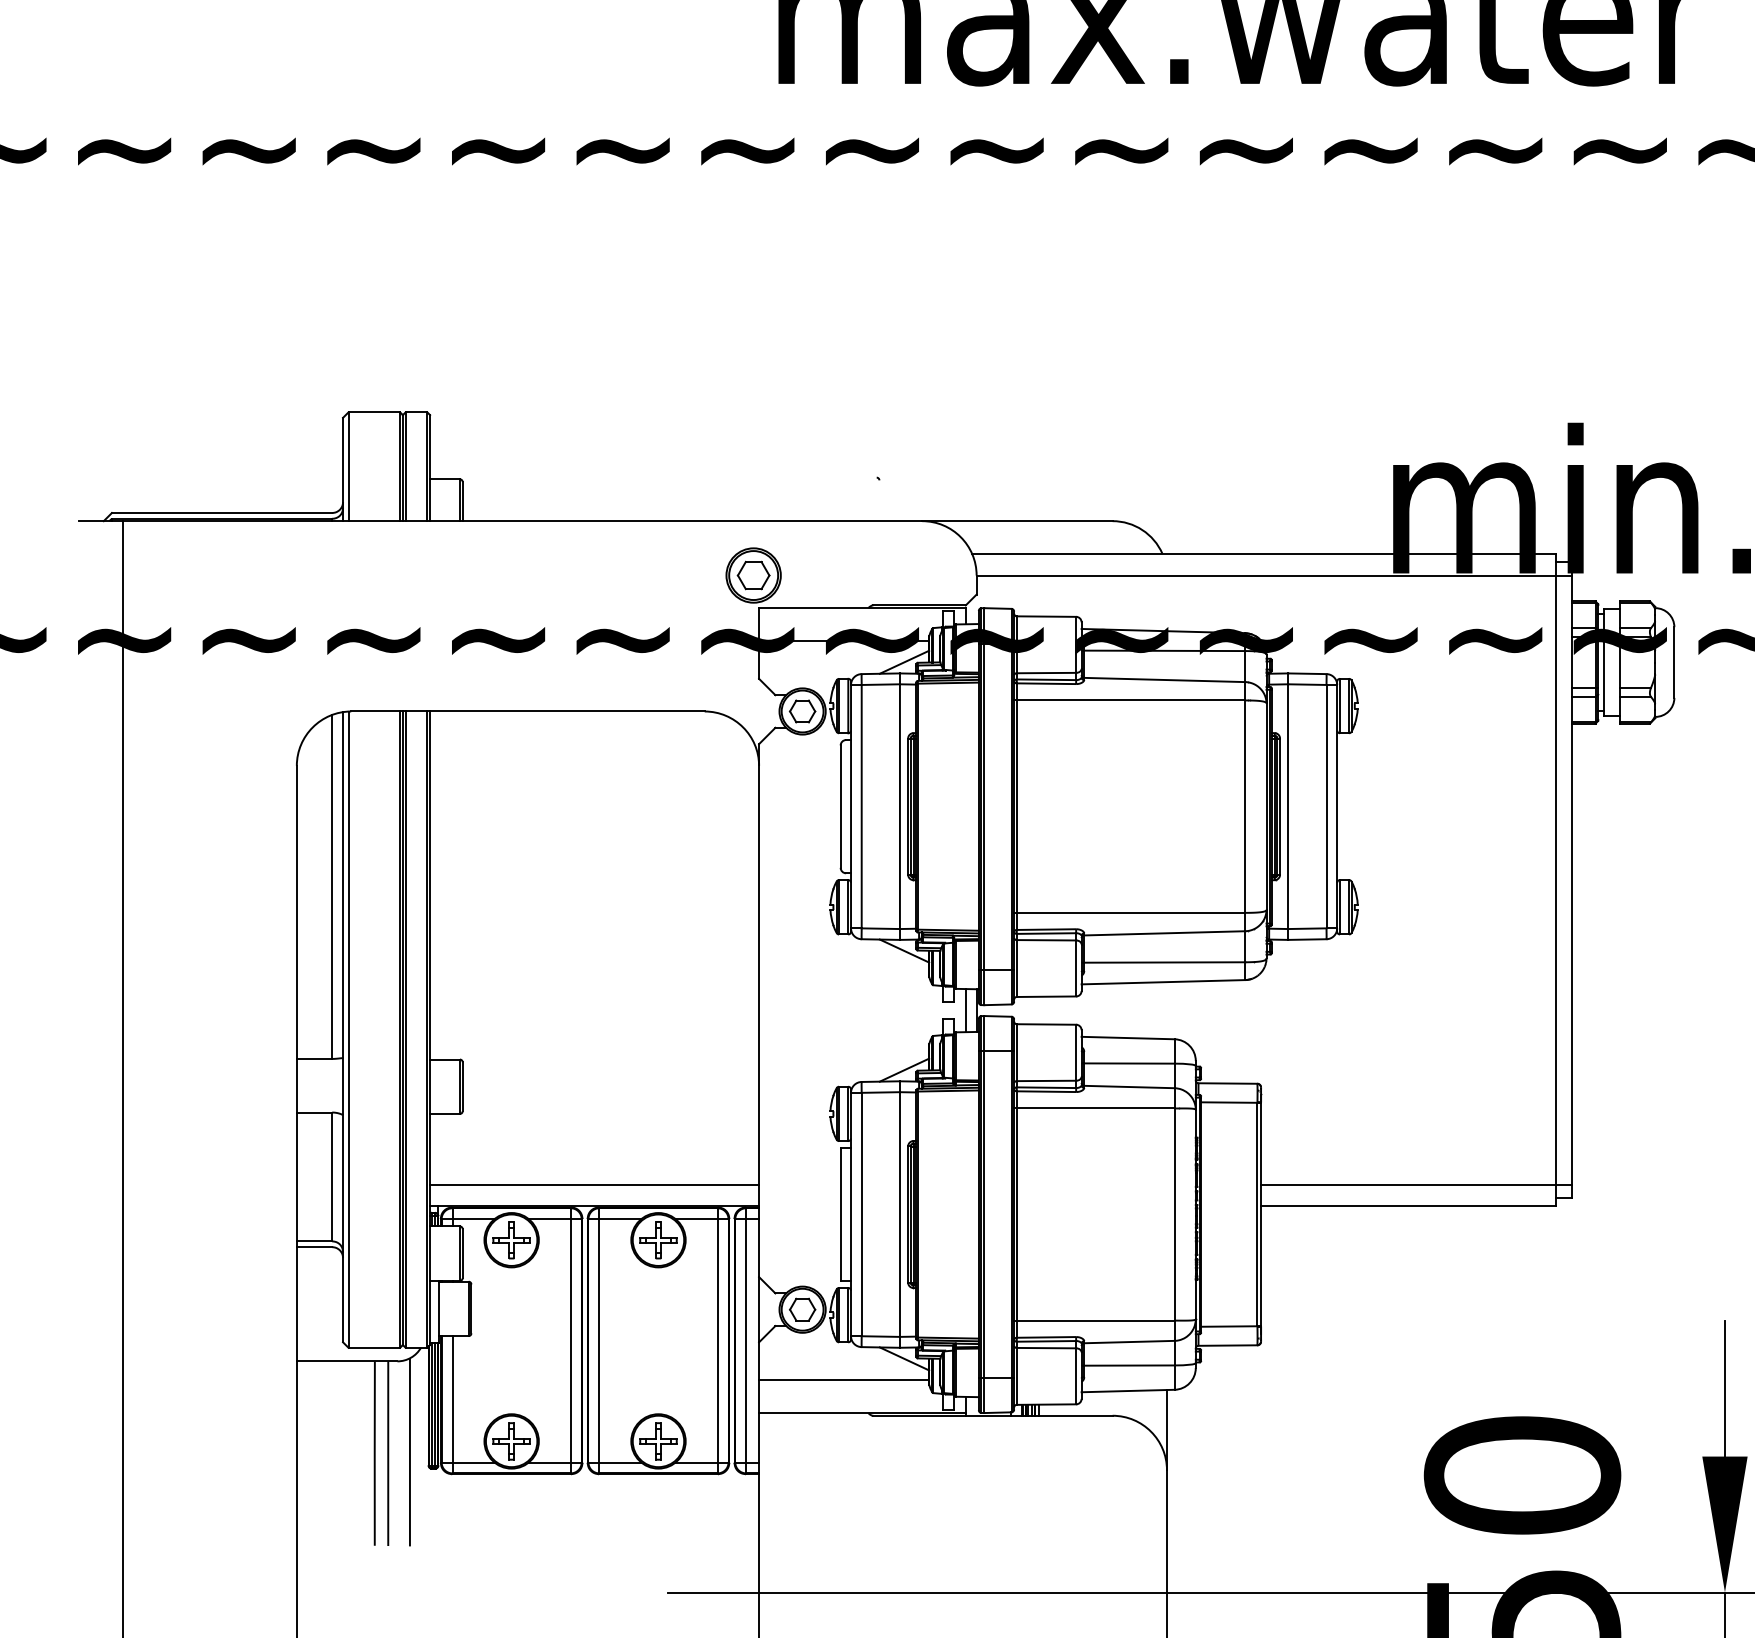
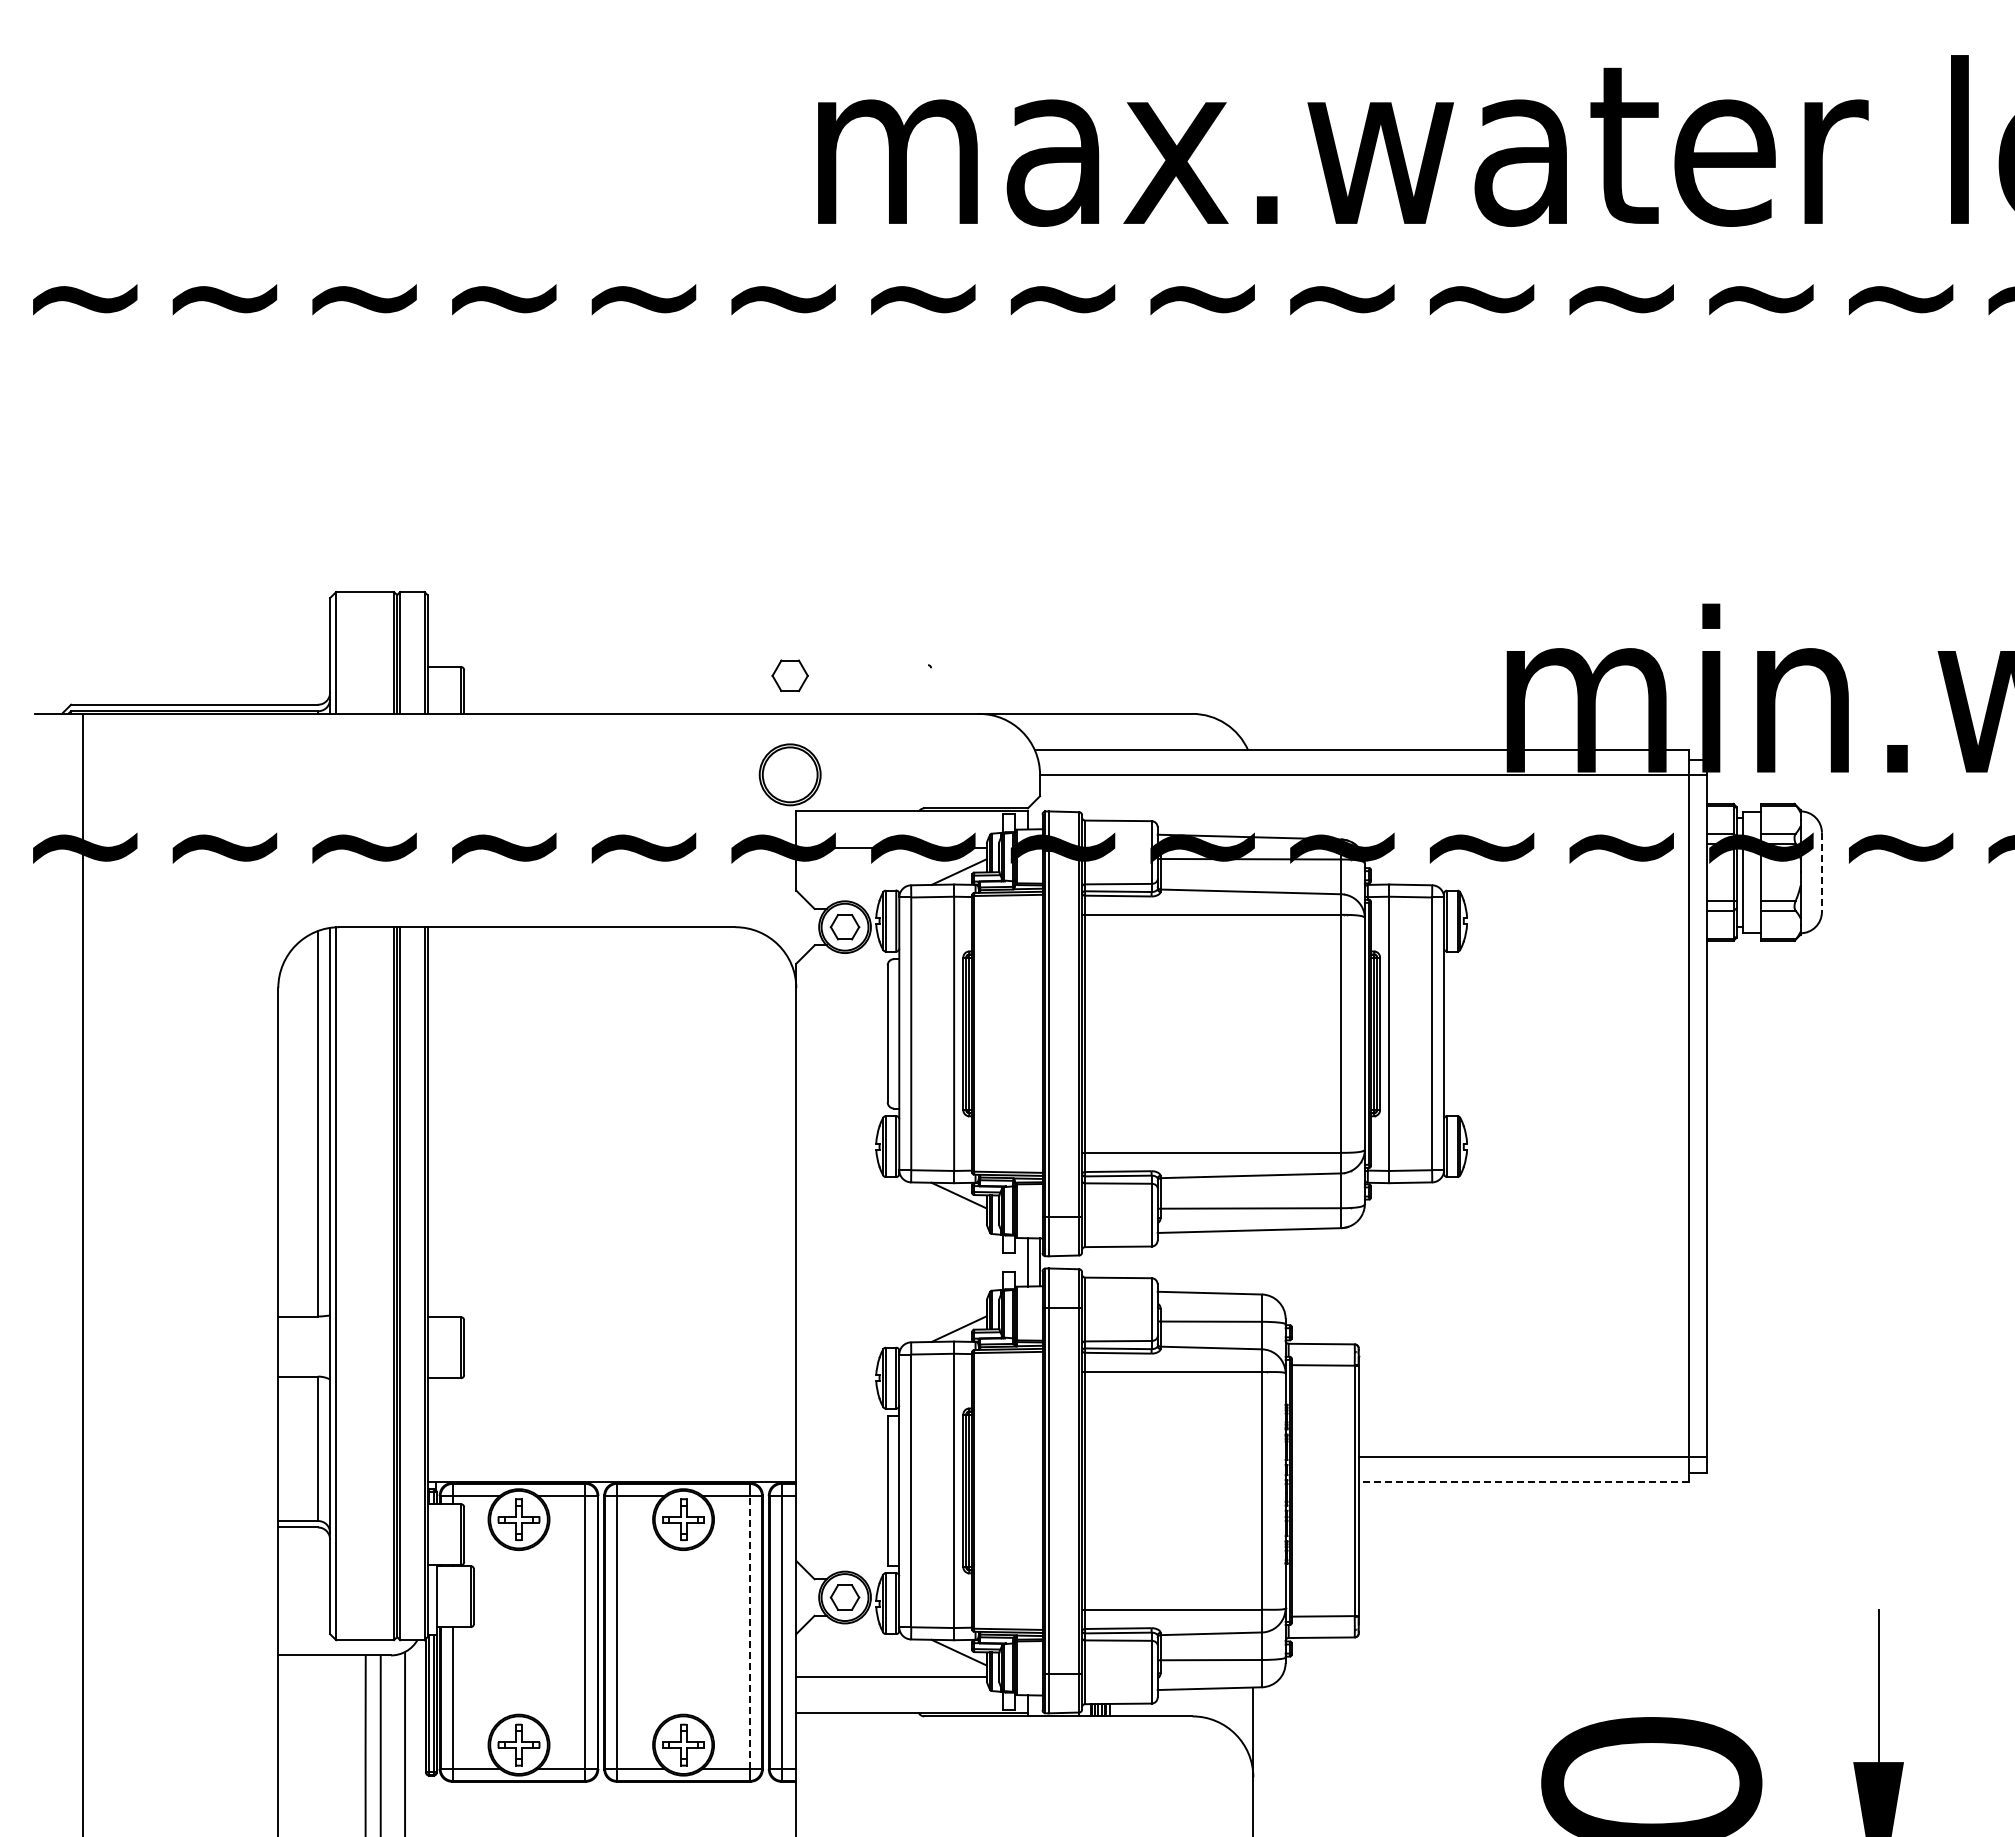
part: (753, 575) -> (789, 675), moved
line: (1673, 662) -> (1821, 872), solid -> dashed
line: (594, 1184) -> (611, 1457), removed
line: (1408, 1206) -> (1523, 1481), solid -> dashed
line: (717, 1340) -> (749, 1631), solid -> dashed

